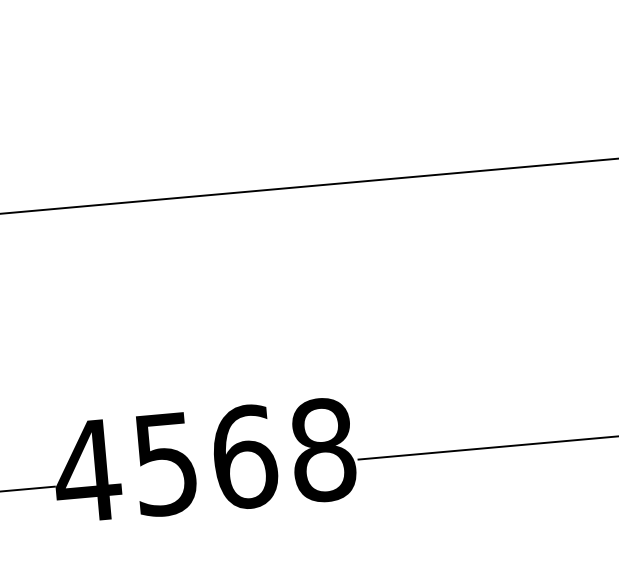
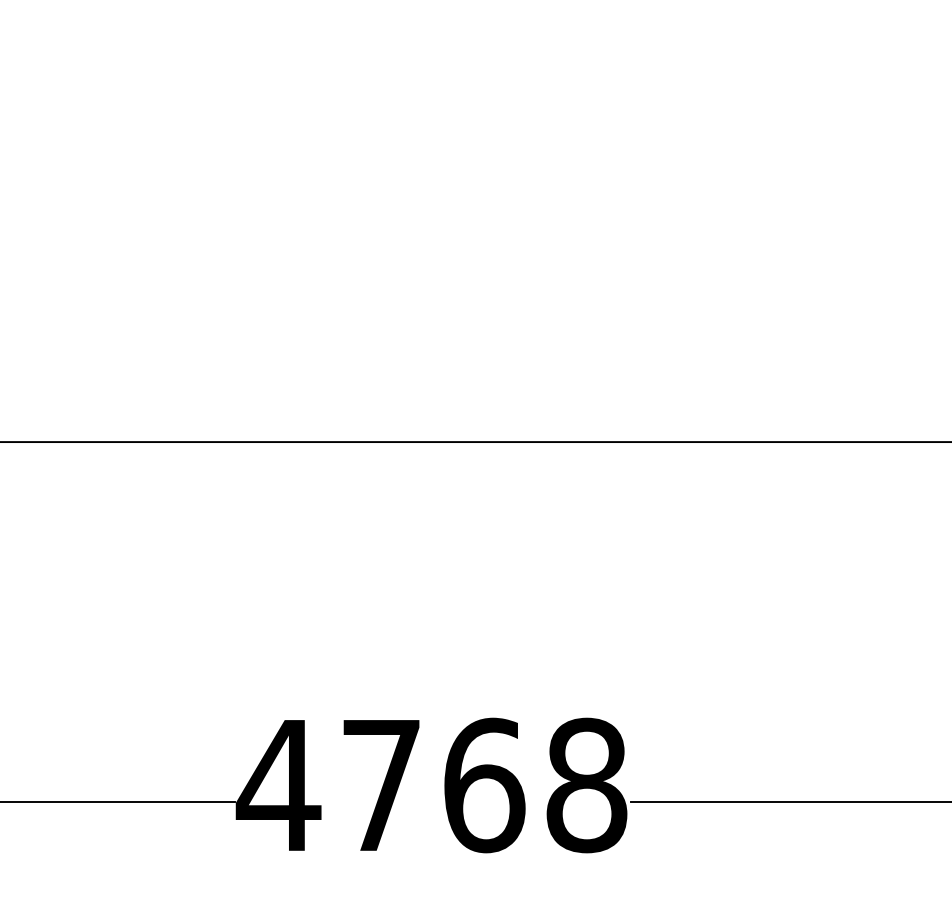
text: (166, 464) -> (381, 786), 4568 -> 4768

